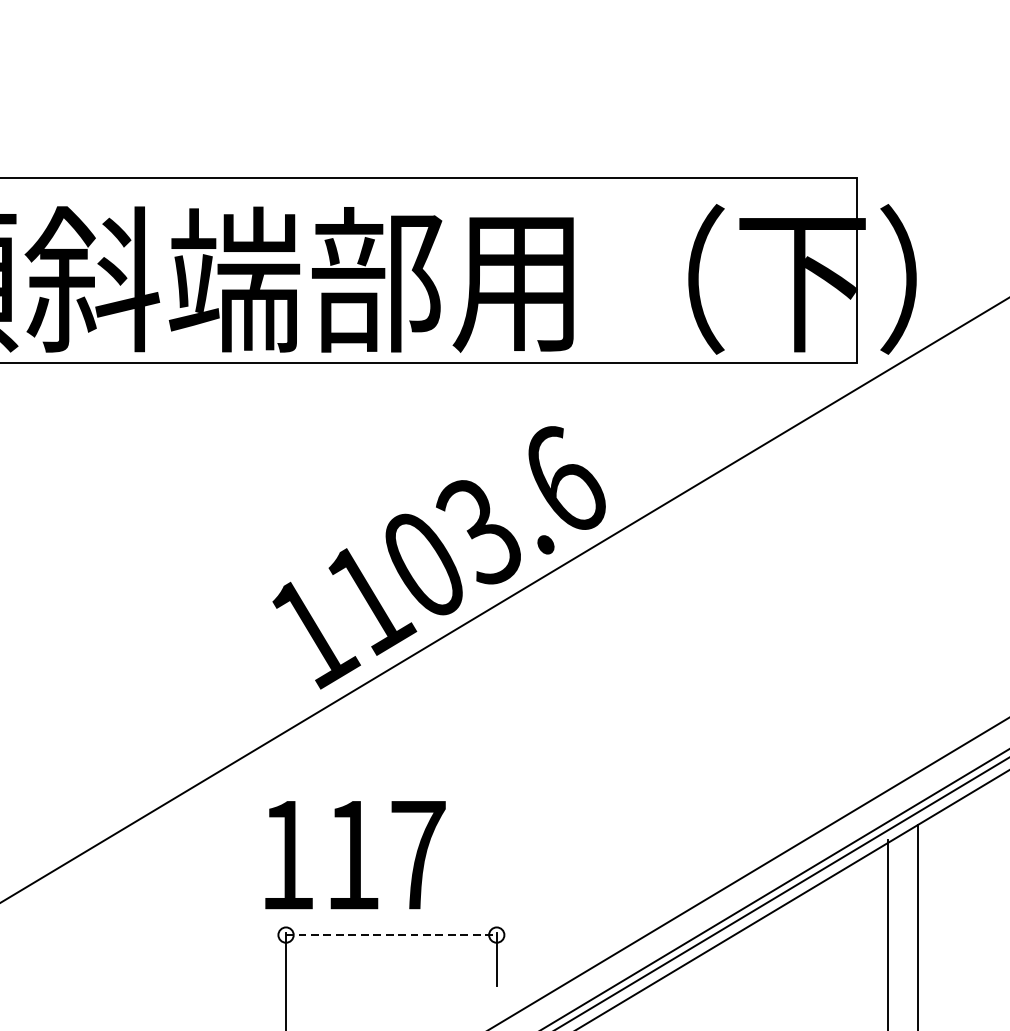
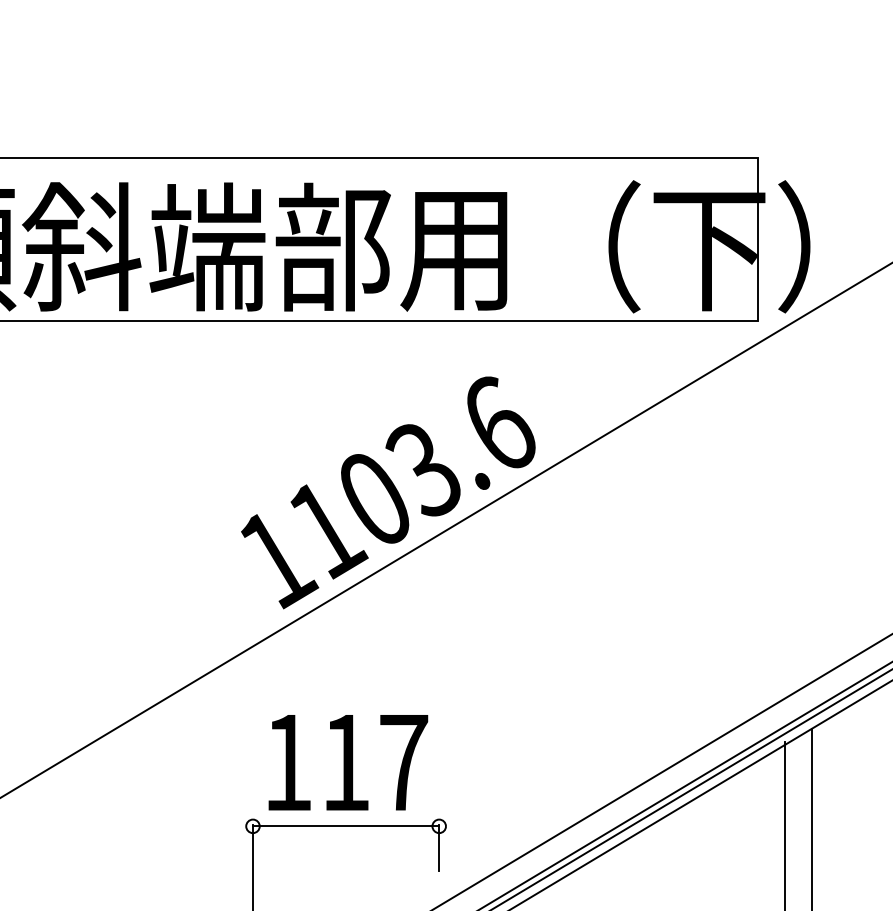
text: (355, 854) -> (348, 762), moved
line: (391, 935) -> (346, 826), dashed -> solid

